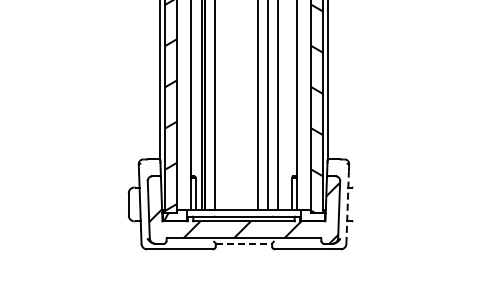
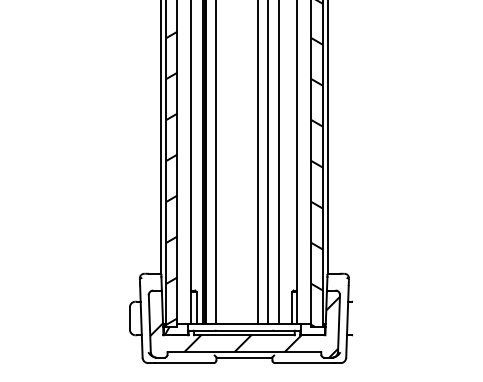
line: (347, 207) -> (347, 321), dashed -> solid
line: (244, 243) -> (244, 357), dashed -> solid

